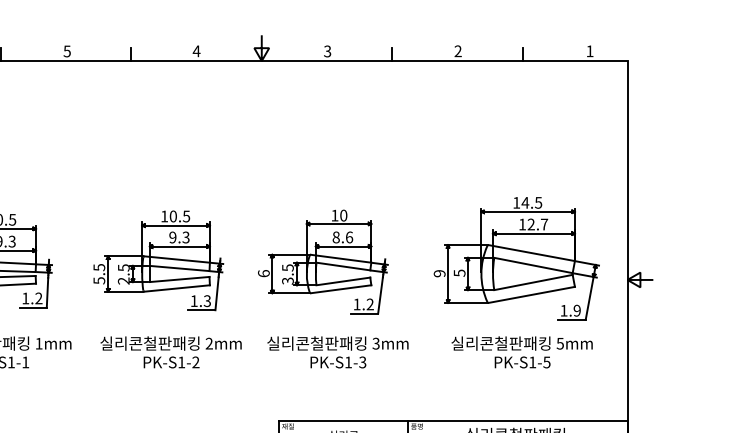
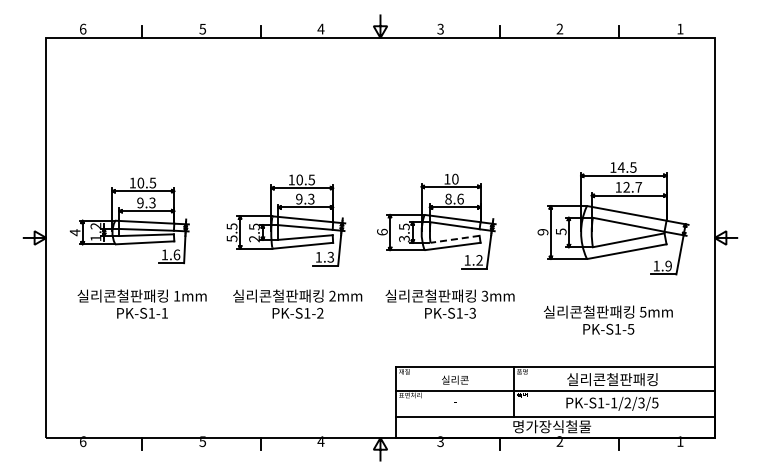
line: (343, 281) -> (455, 239), solid -> dashed
text: (38, 298) -> (176, 254), 1.2 -> 1.6
text: (522, 351) -> (608, 319), moved

